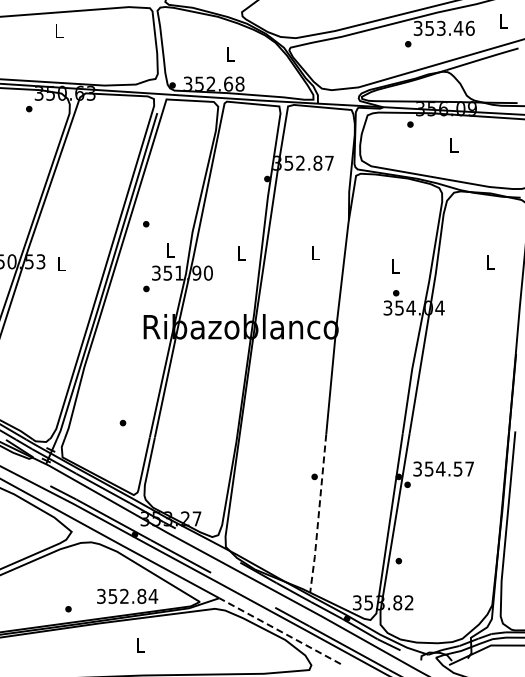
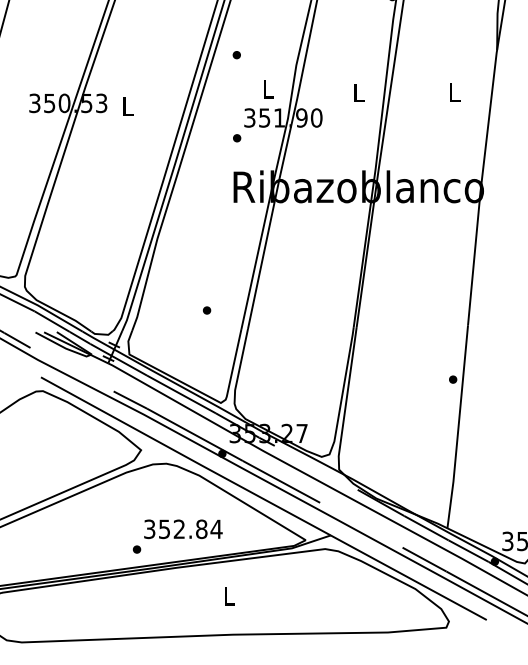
line: (318, 514) -> (458, 427), dashed -> solid
text: (127, 595) -> (183, 528), moved
line: (279, 630) -> (408, 576), dashed -> solid

